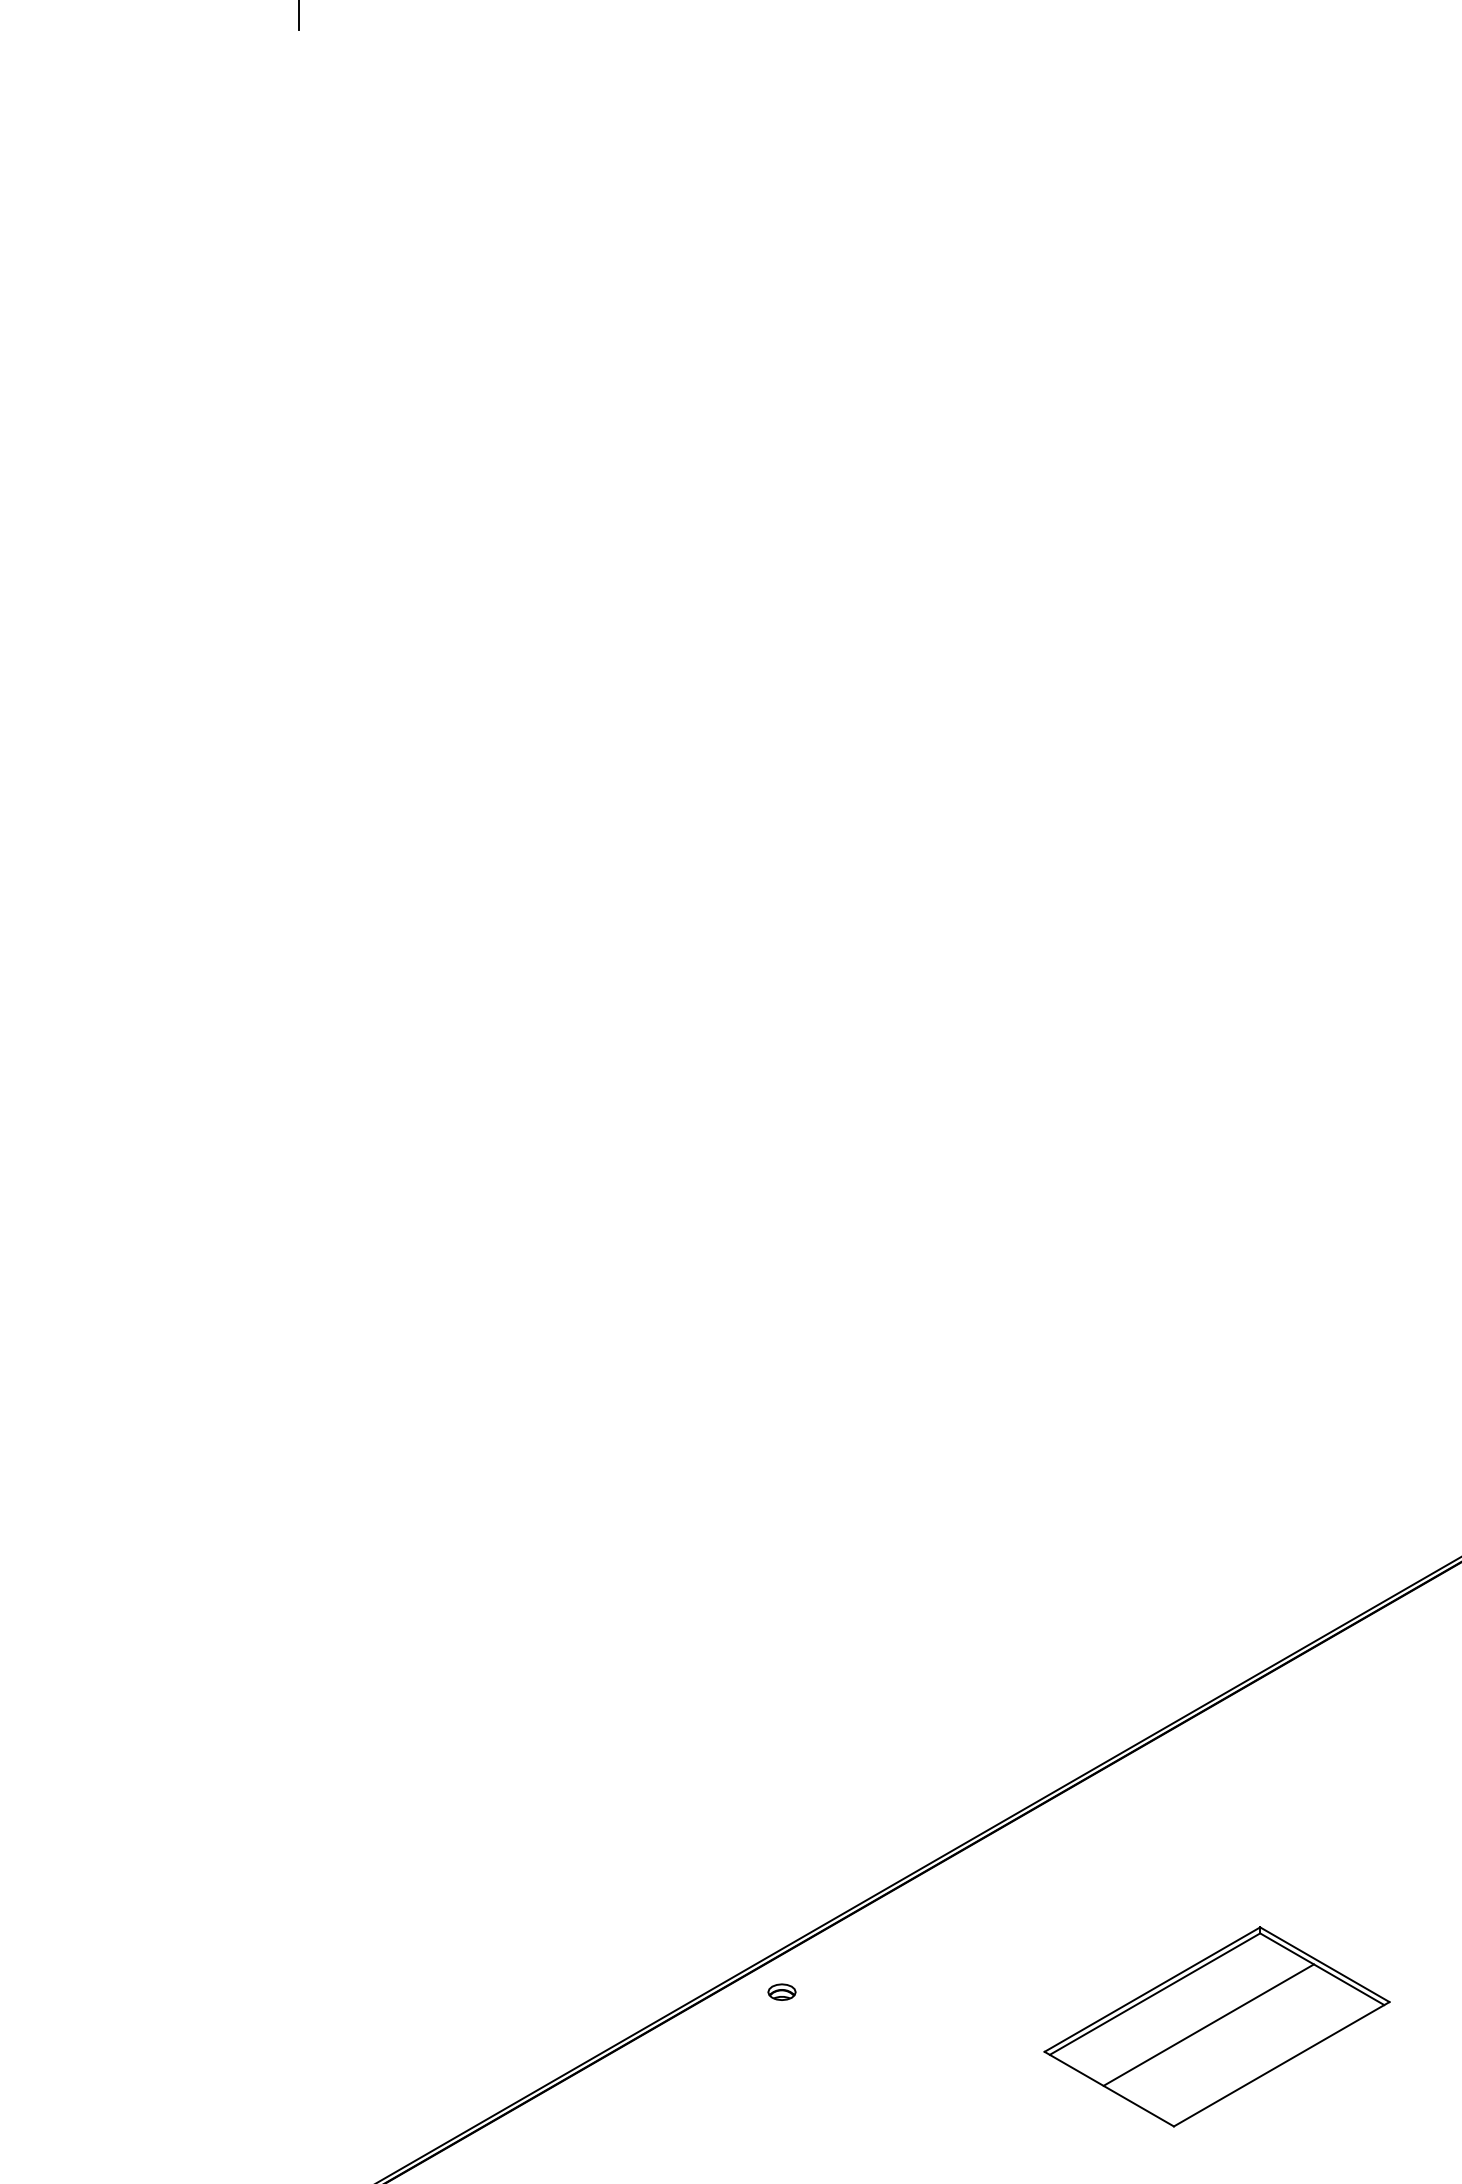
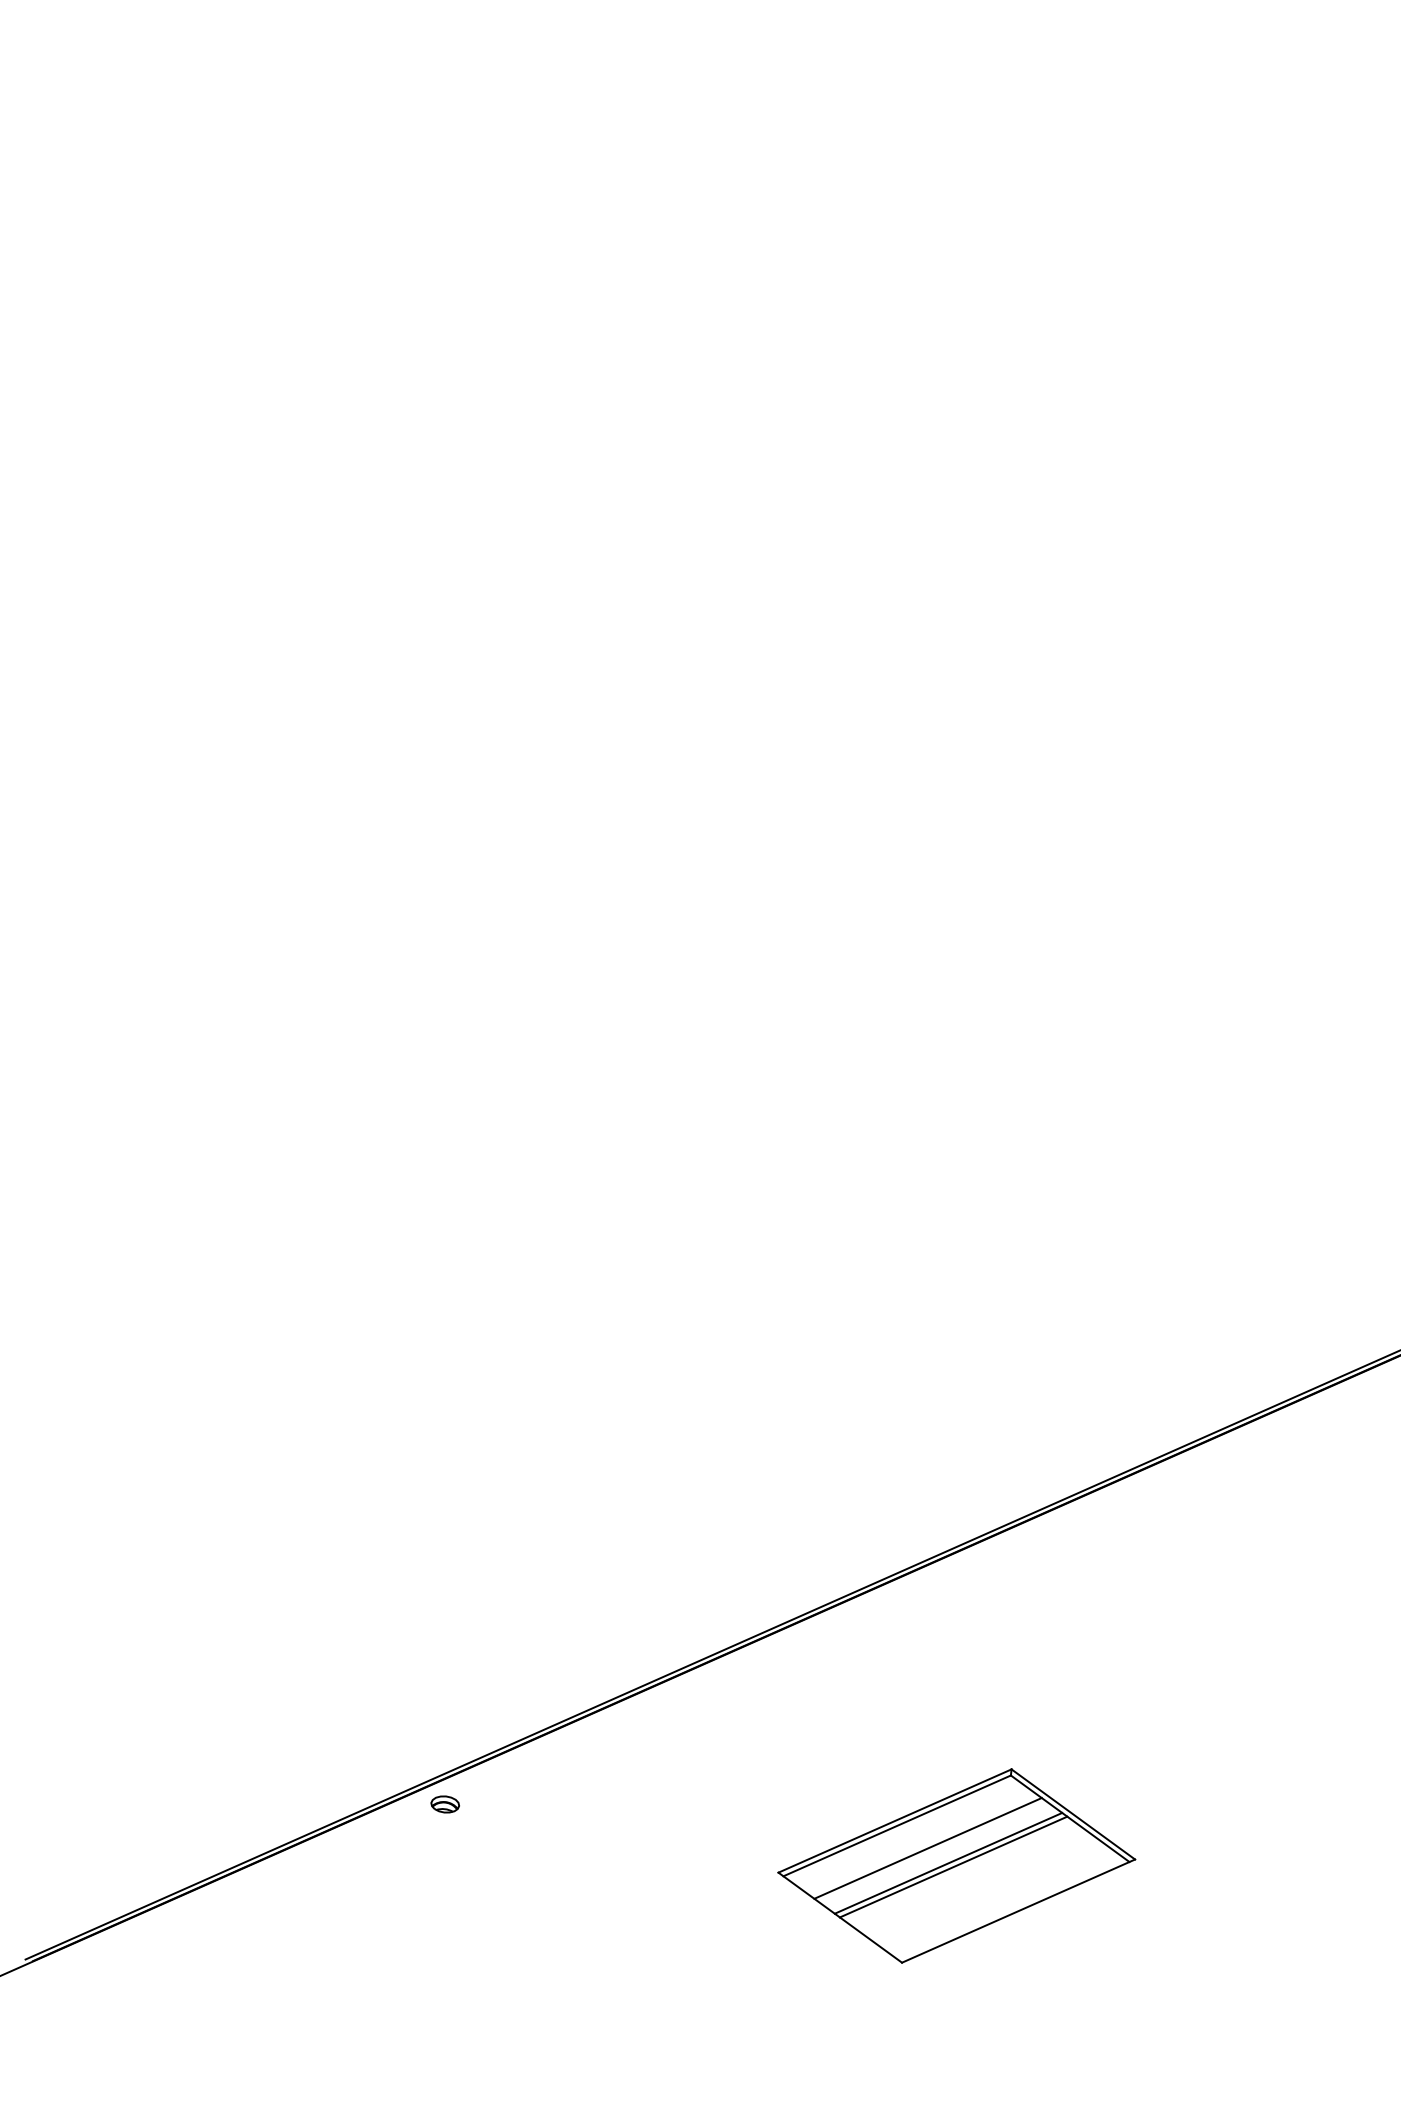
part: (781, 1991) -> (444, 1803), moved
line: (1187, 2012) -> (928, 1848), added
line: (1213, 2027) -> (953, 1866), added

